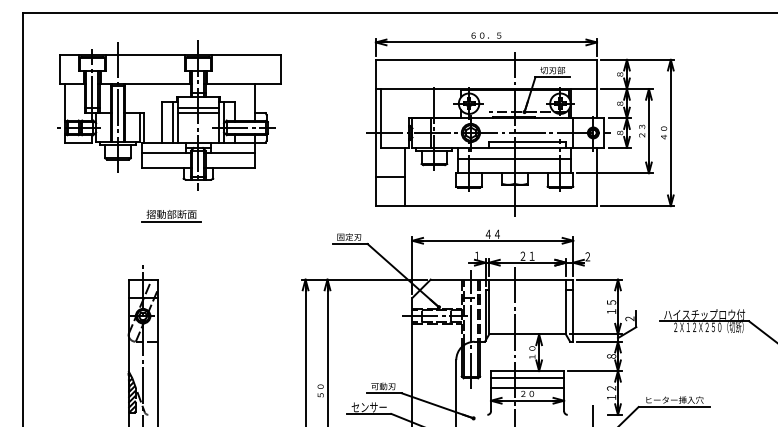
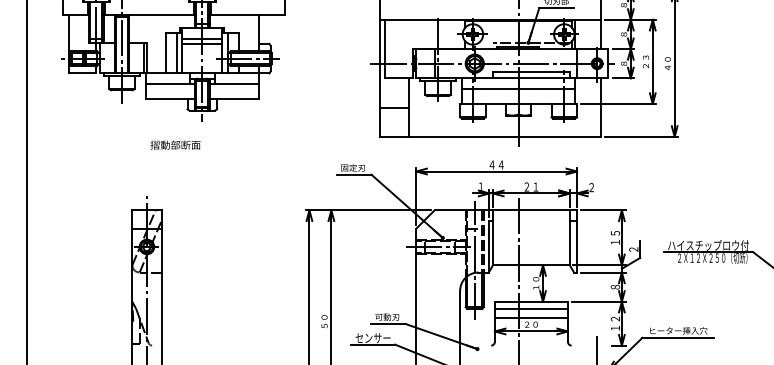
line: (171, 222) -> (175, 153), removed
hatch: (131, 392) -> (135, 323), removed

